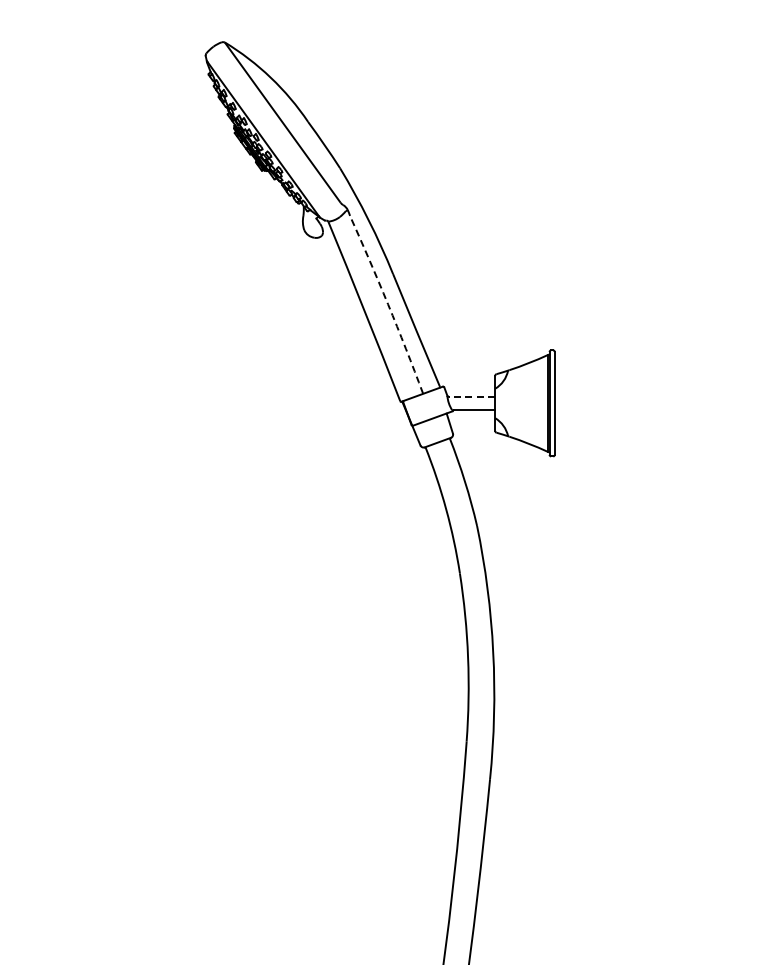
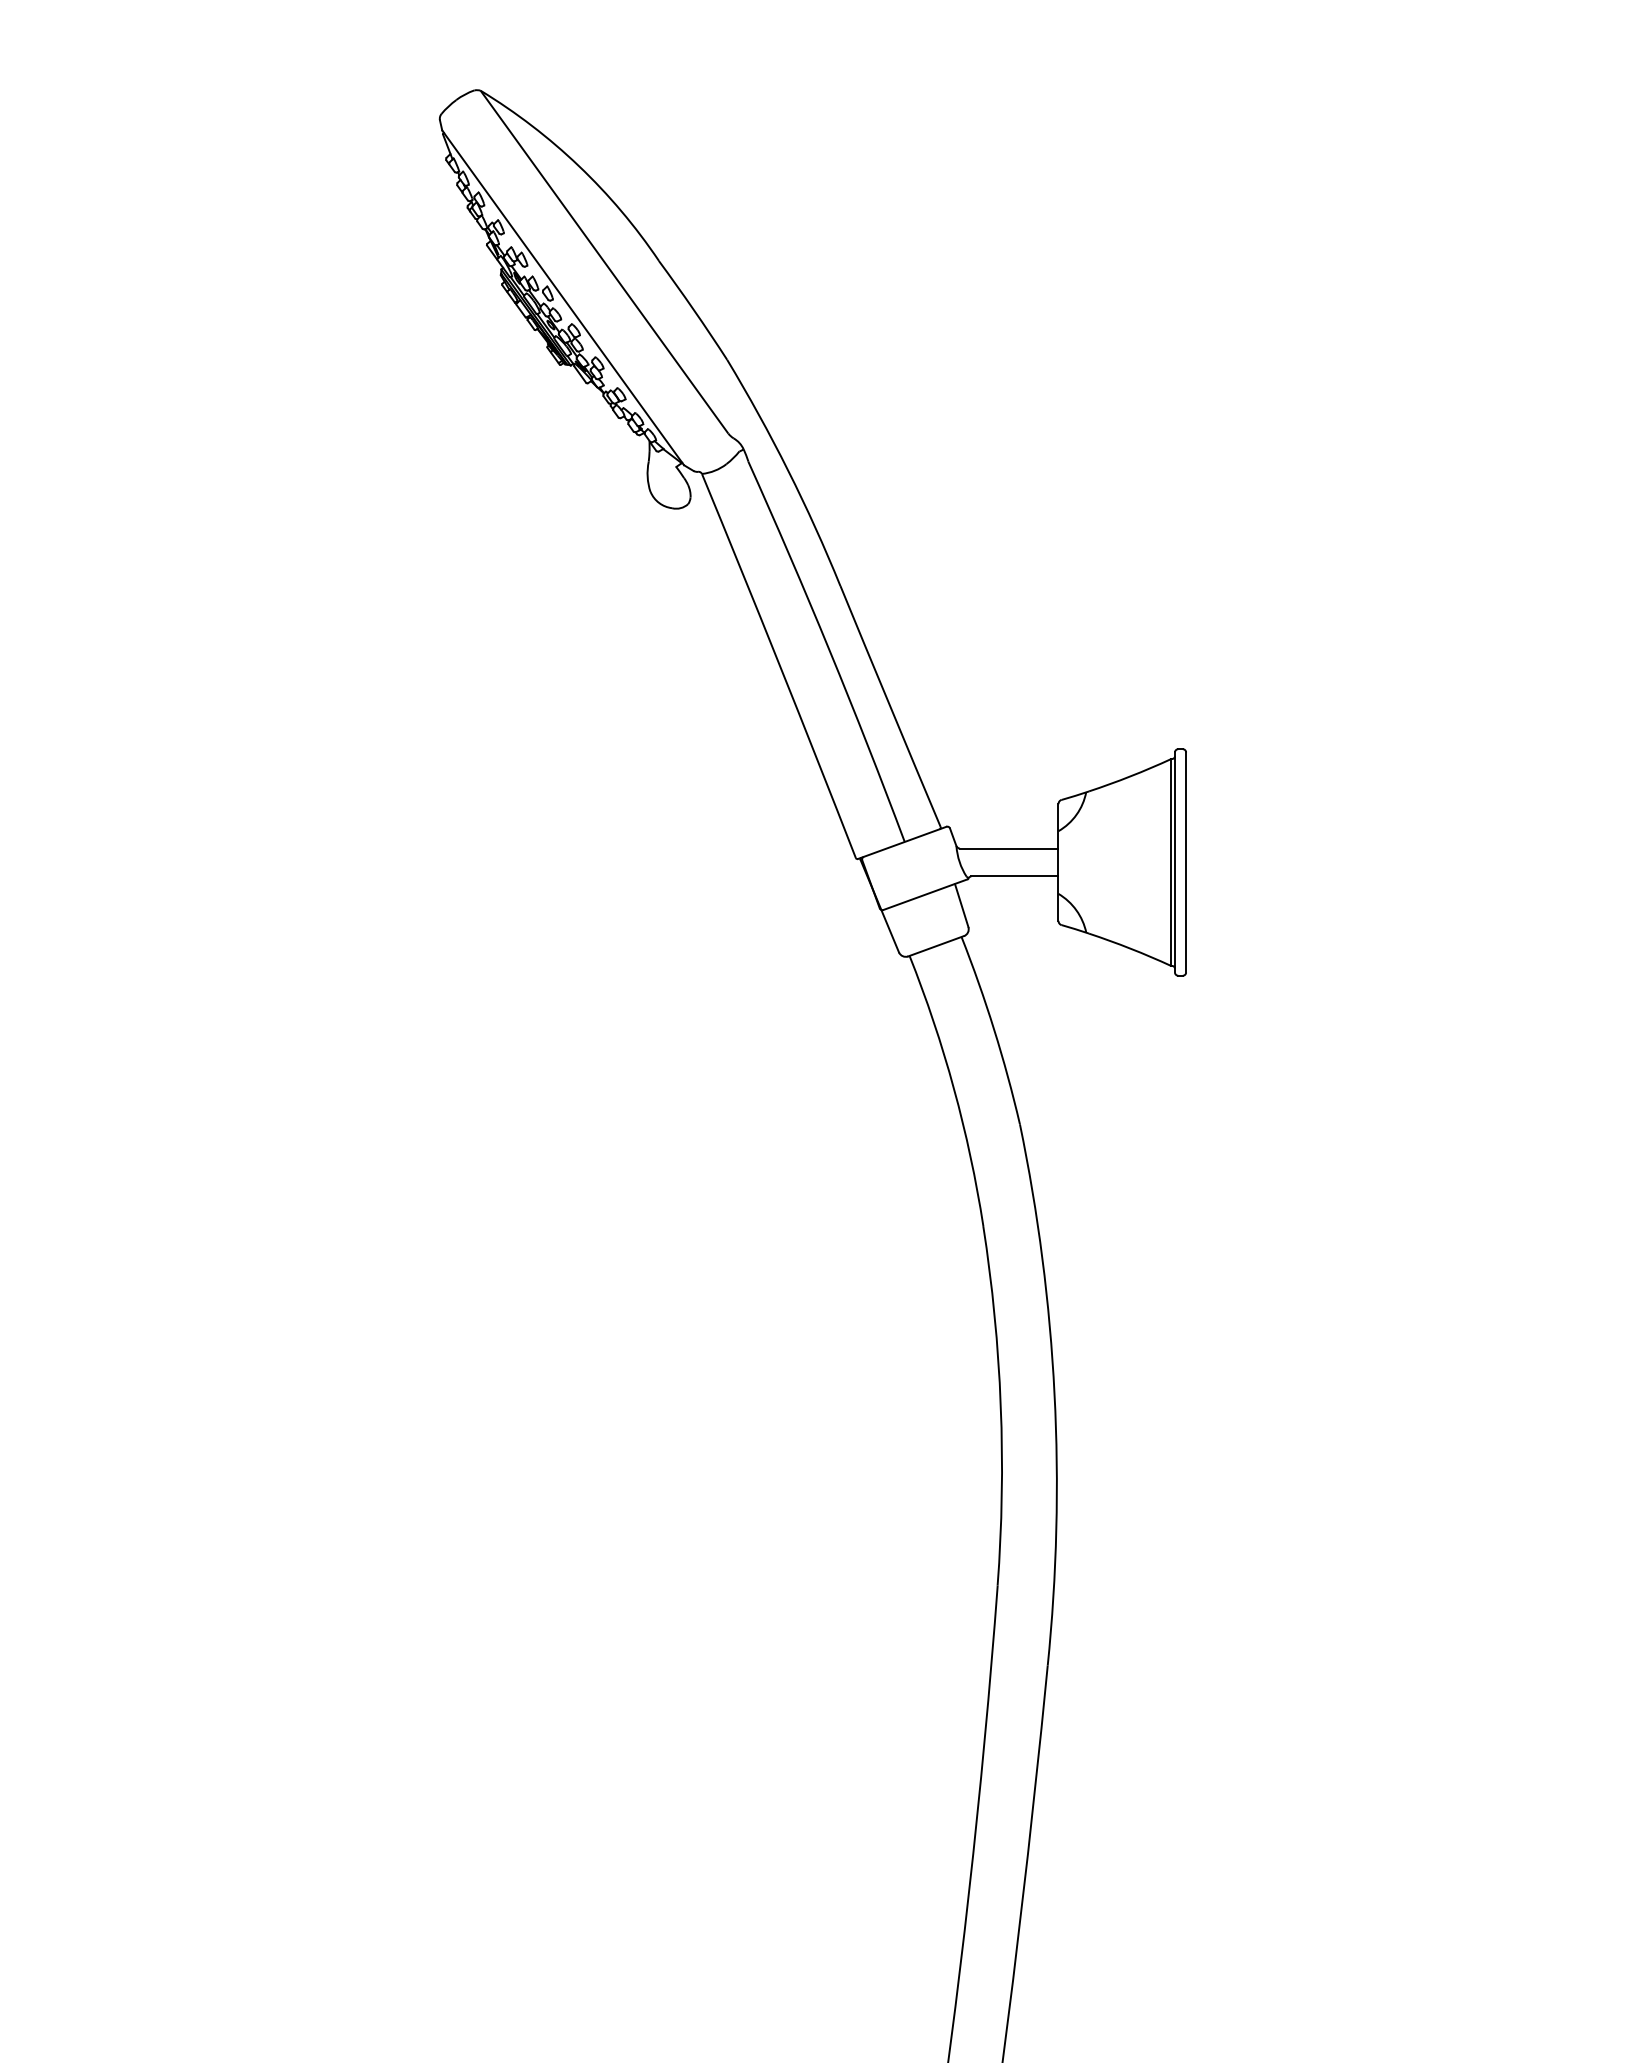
arc: (388, 304) -> (830, 650), dashed -> solid
line: (471, 396) -> (1008, 847), dashed -> solid

